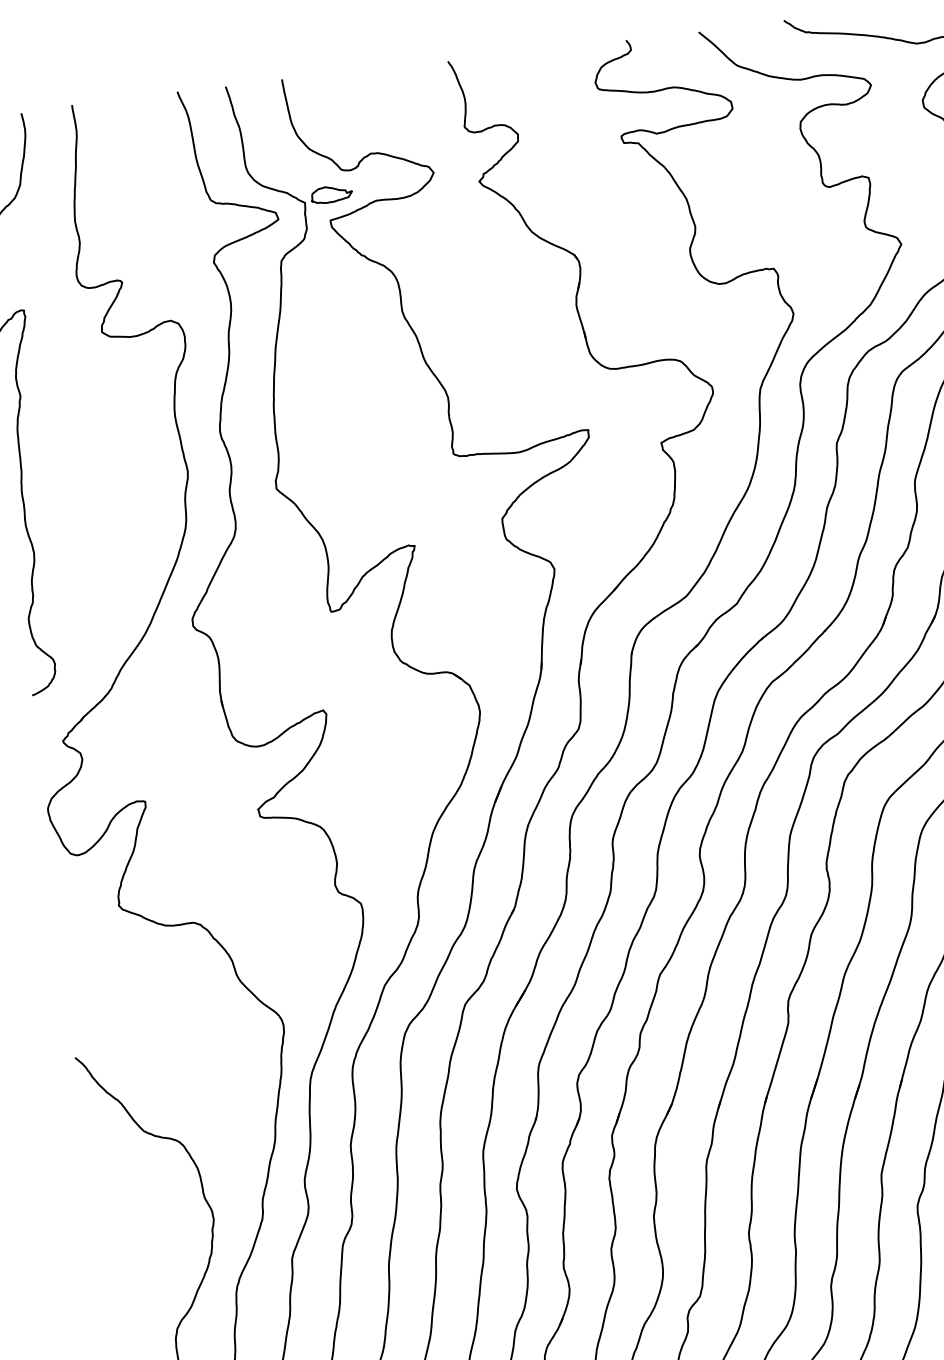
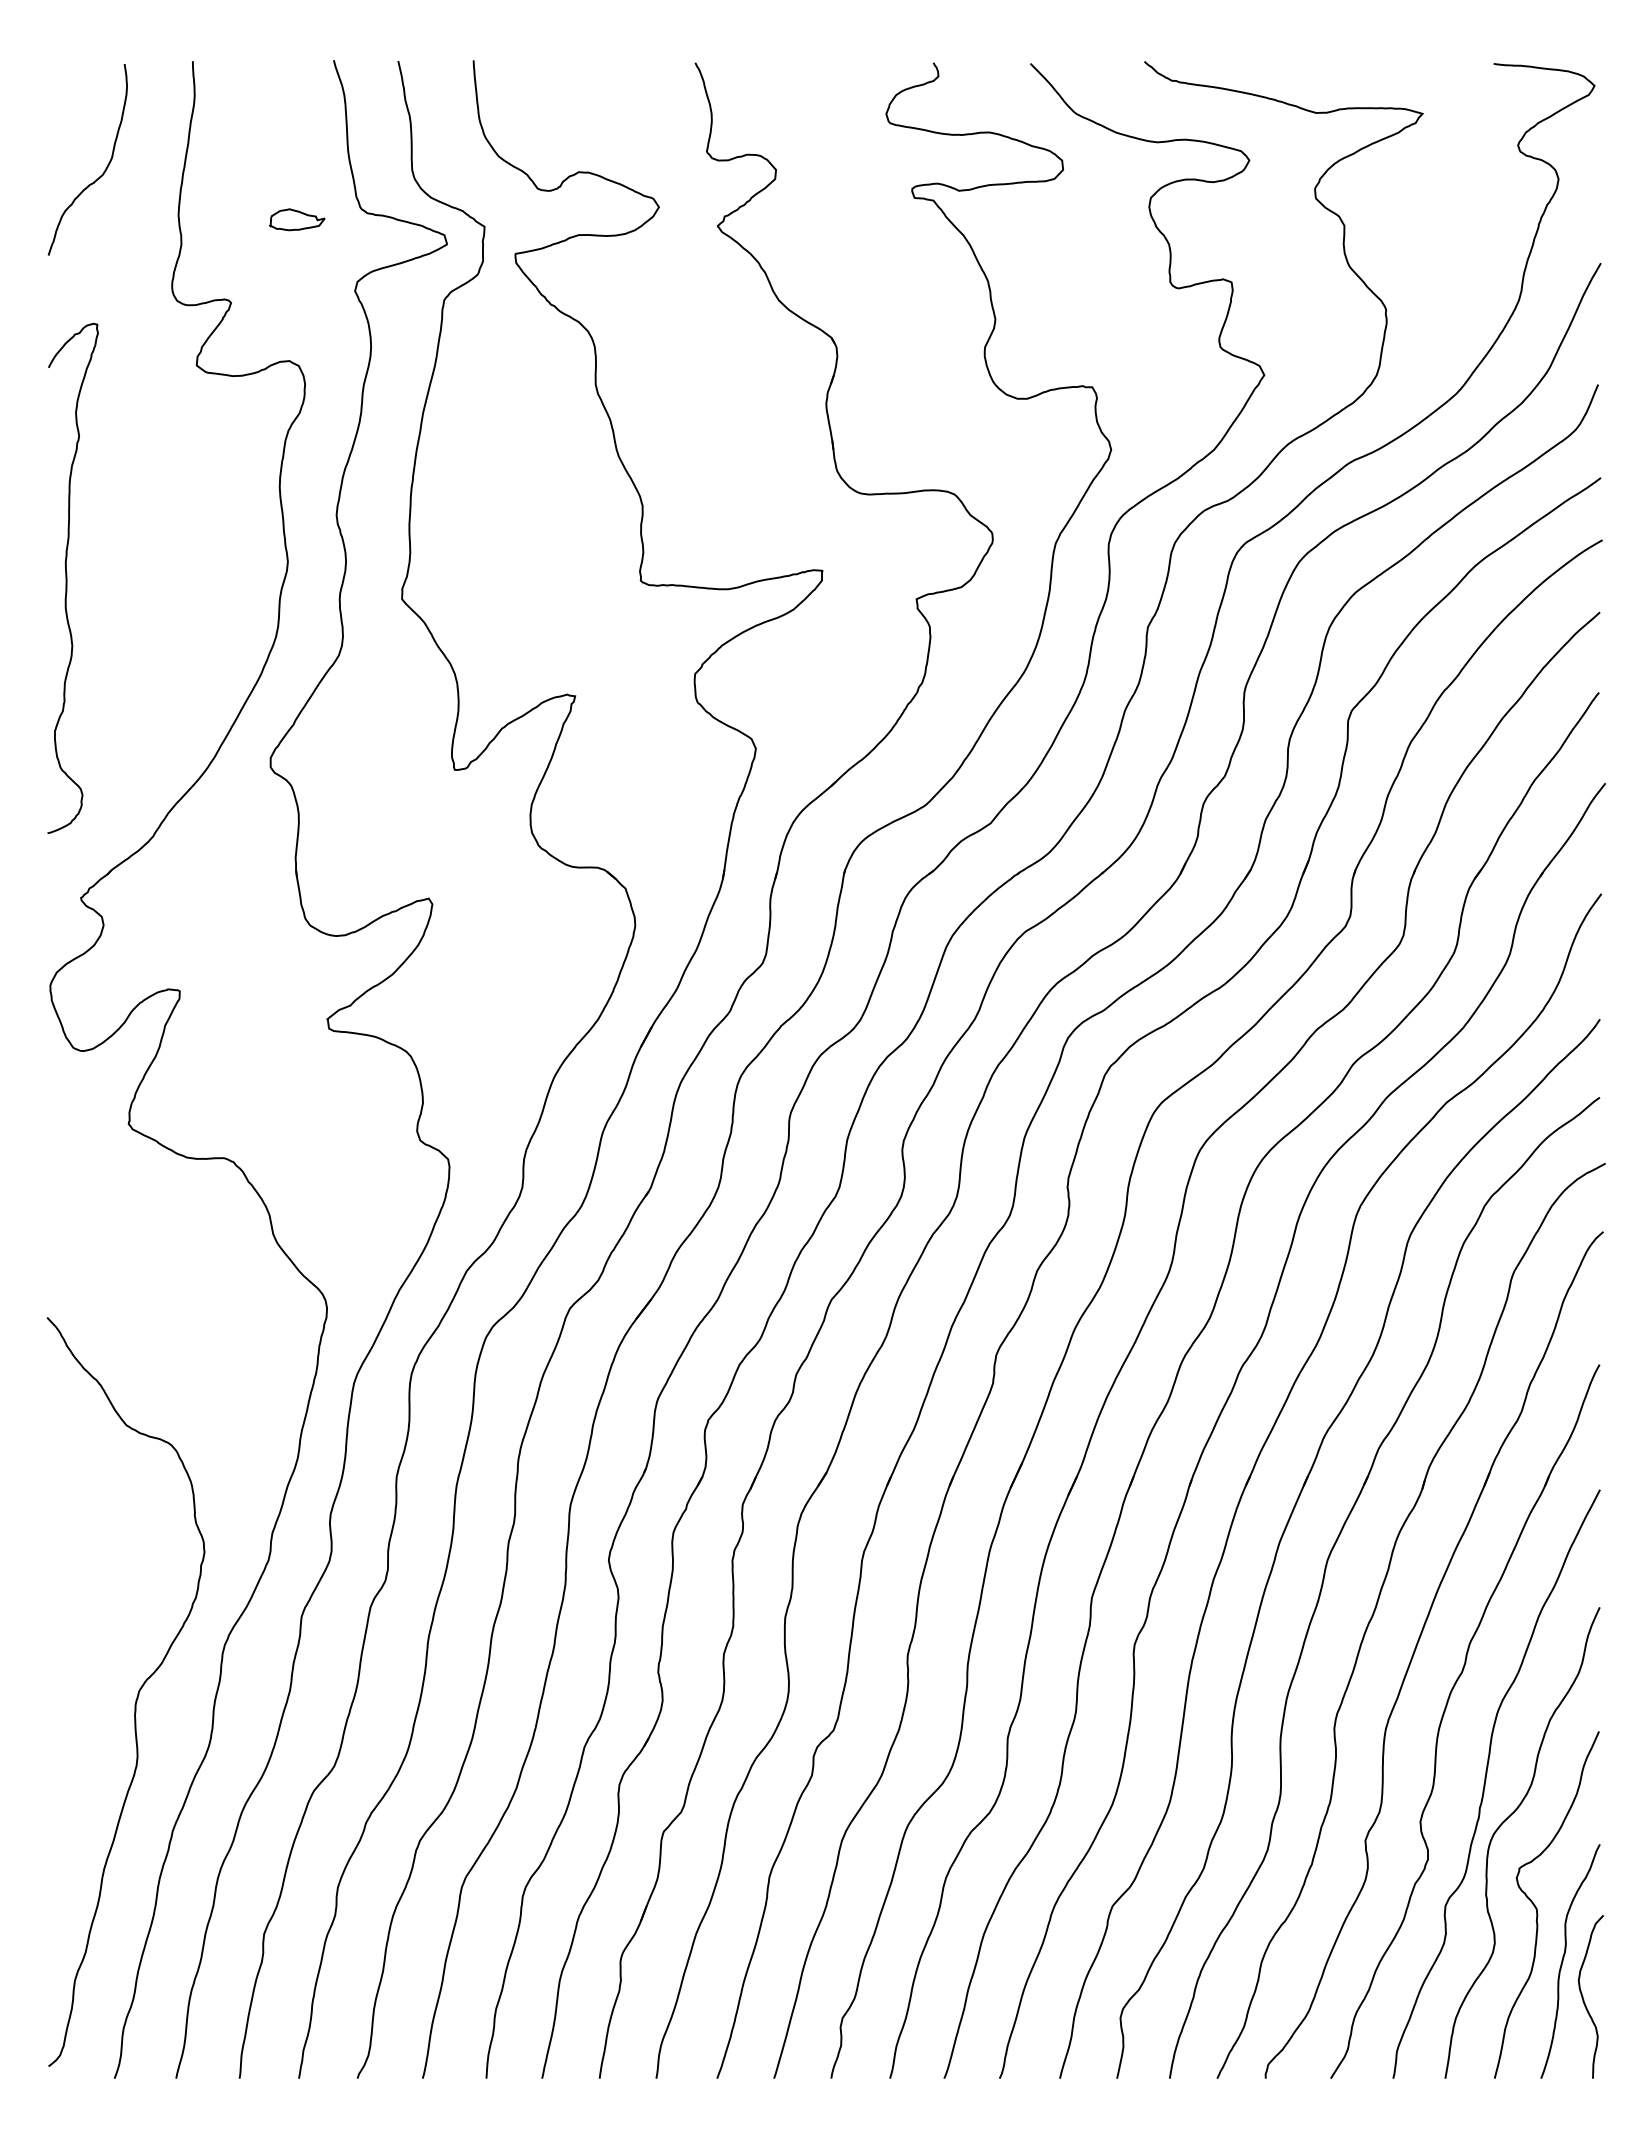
part: (331, 194) -> (297, 219), moved

